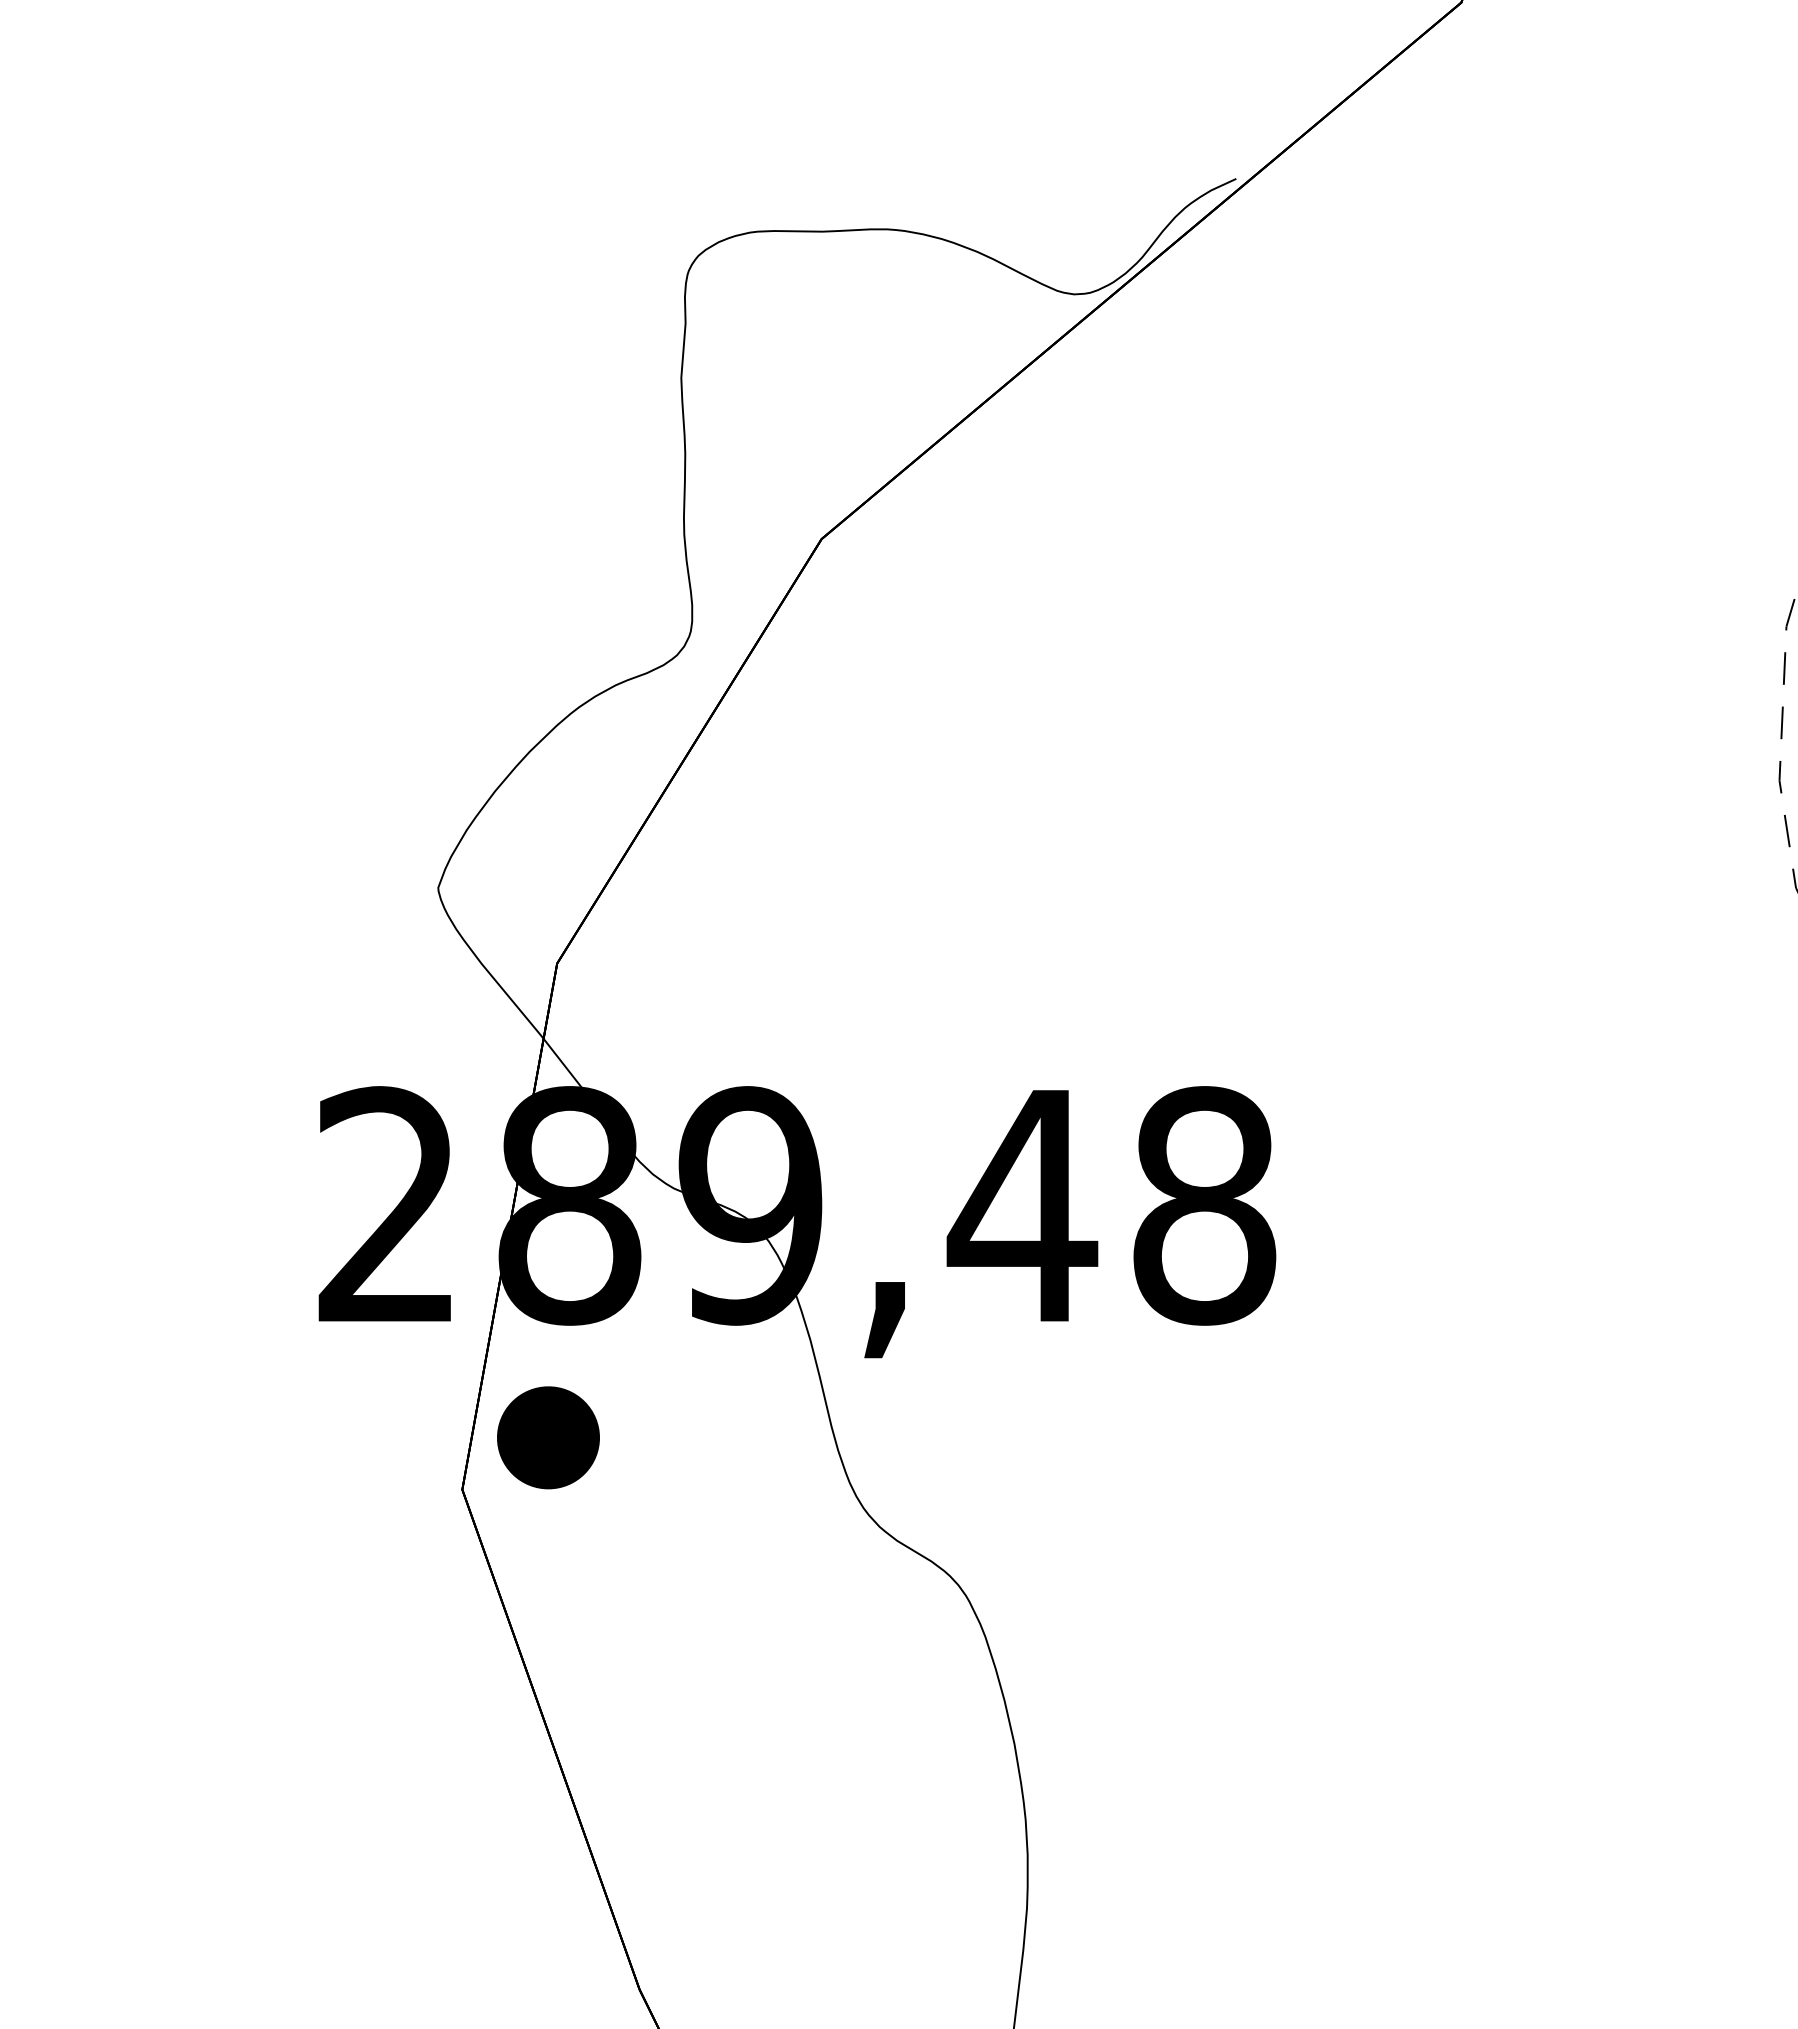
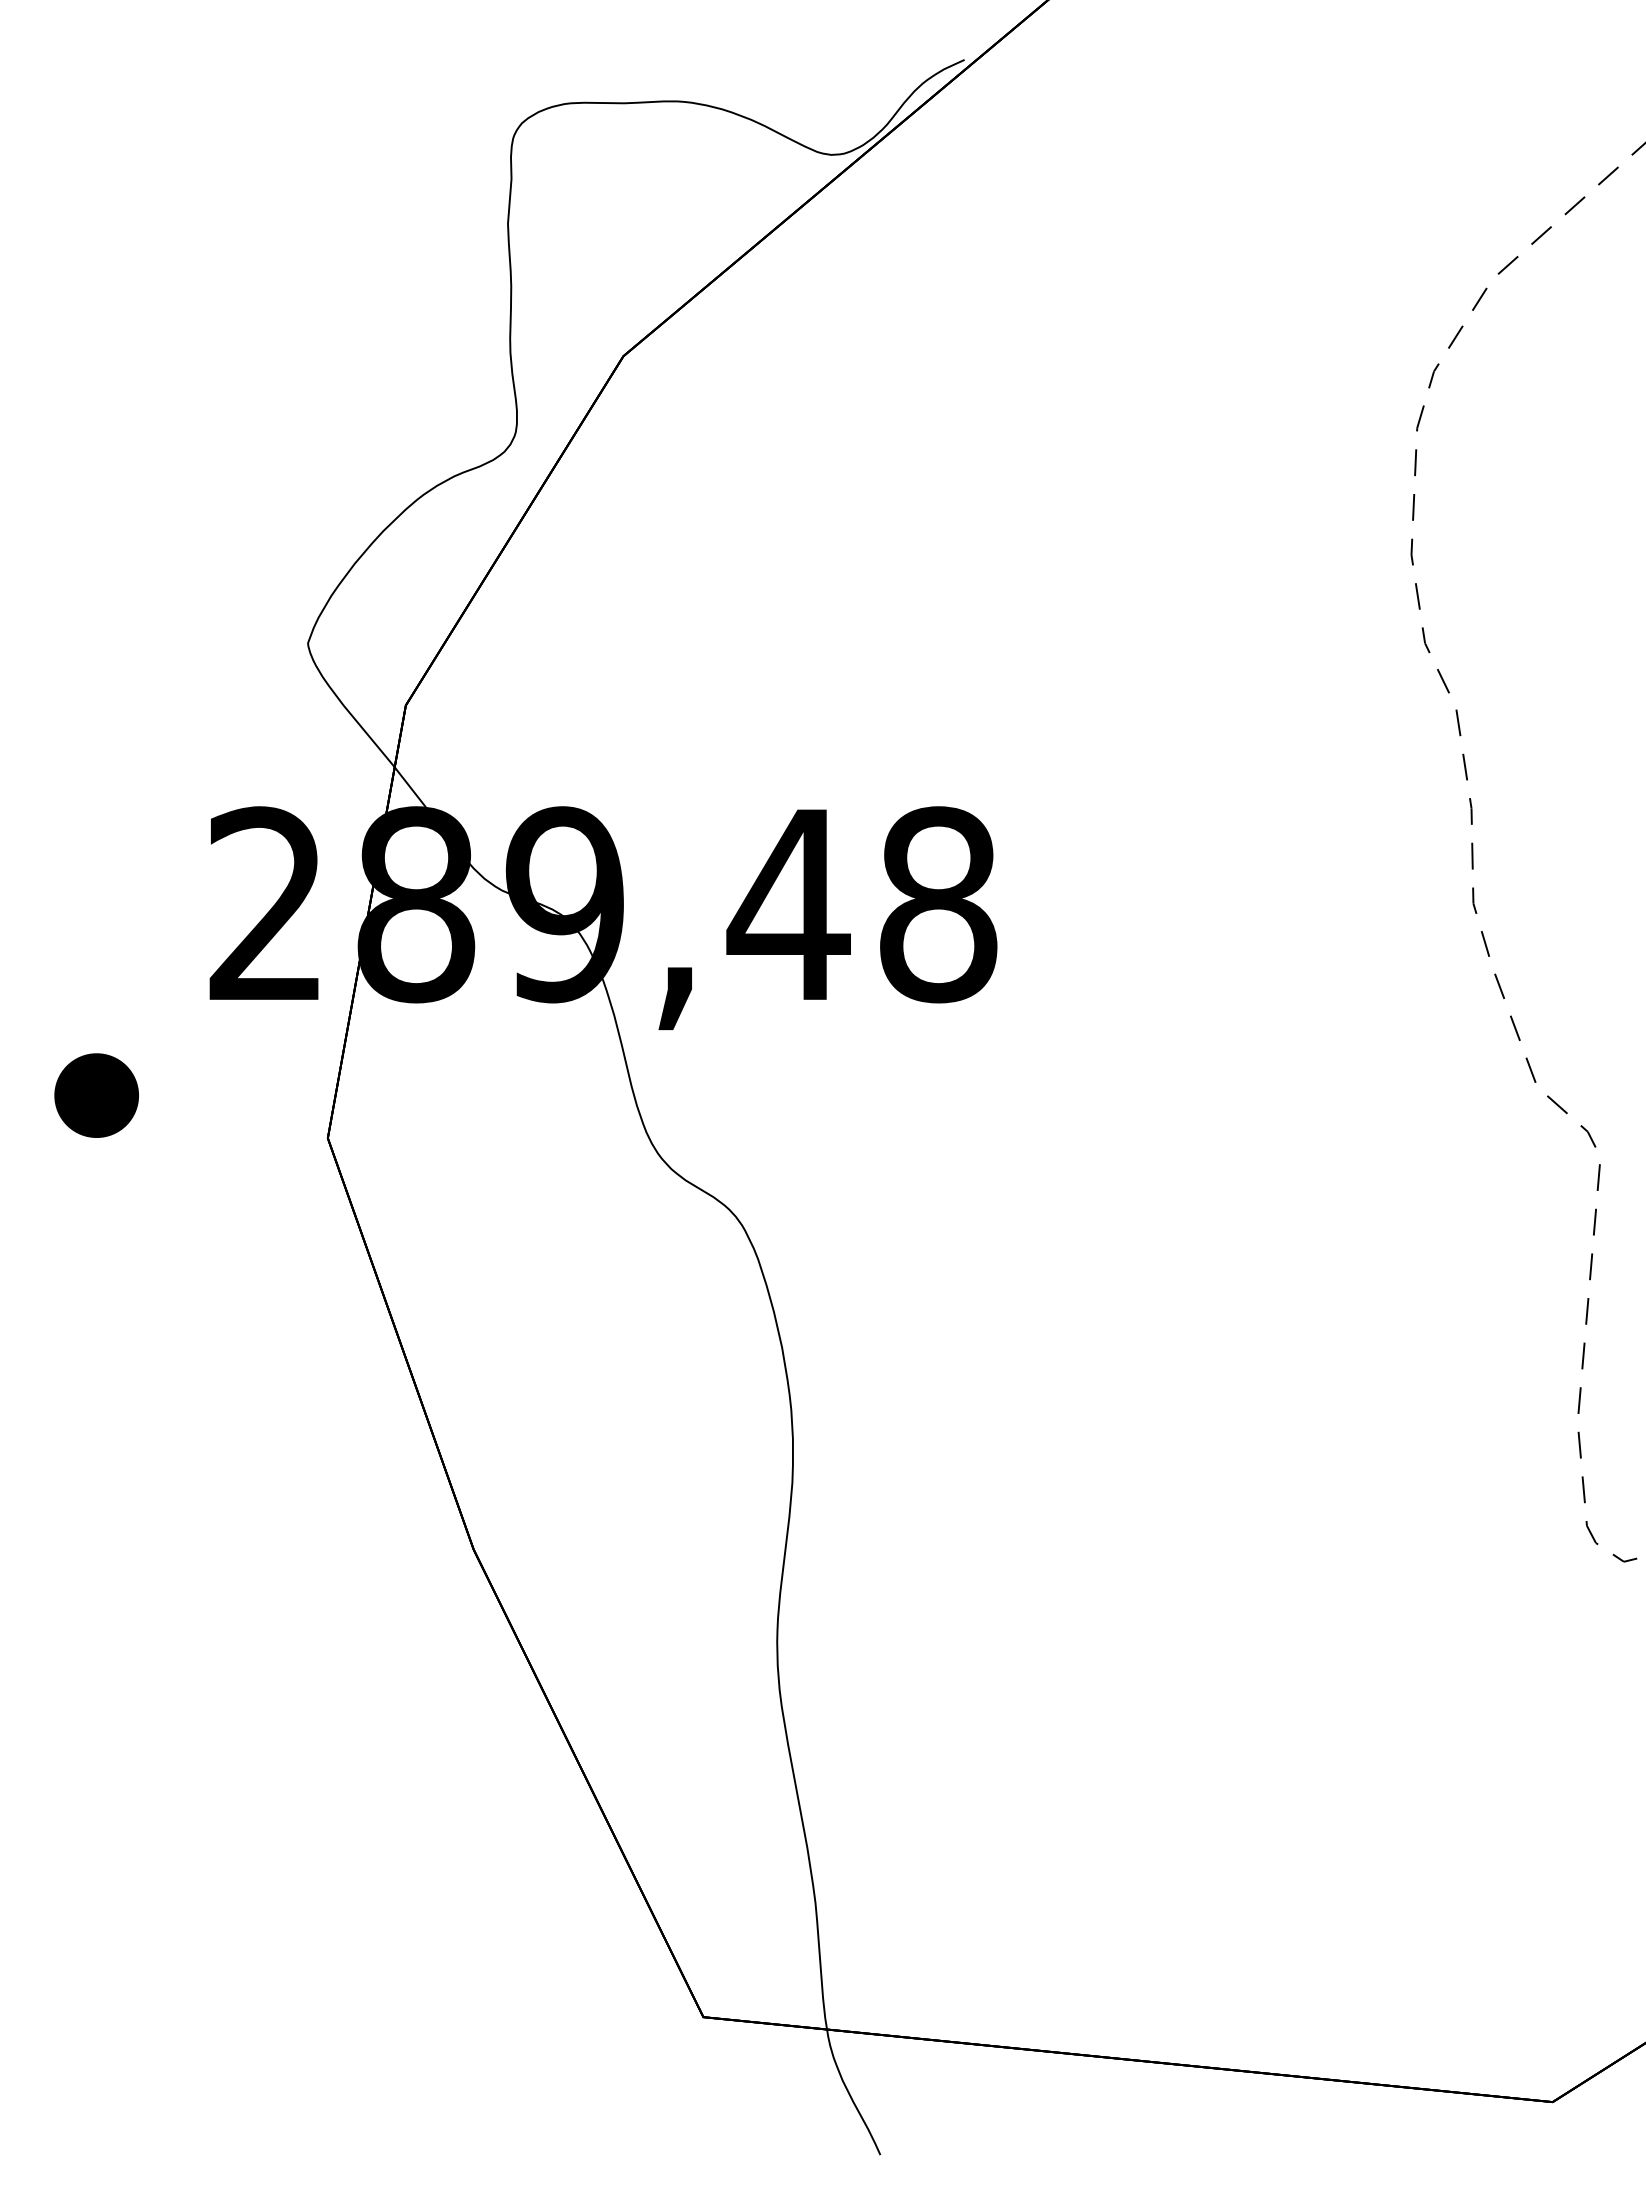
part: (548, 1437) -> (96, 1095), moved

